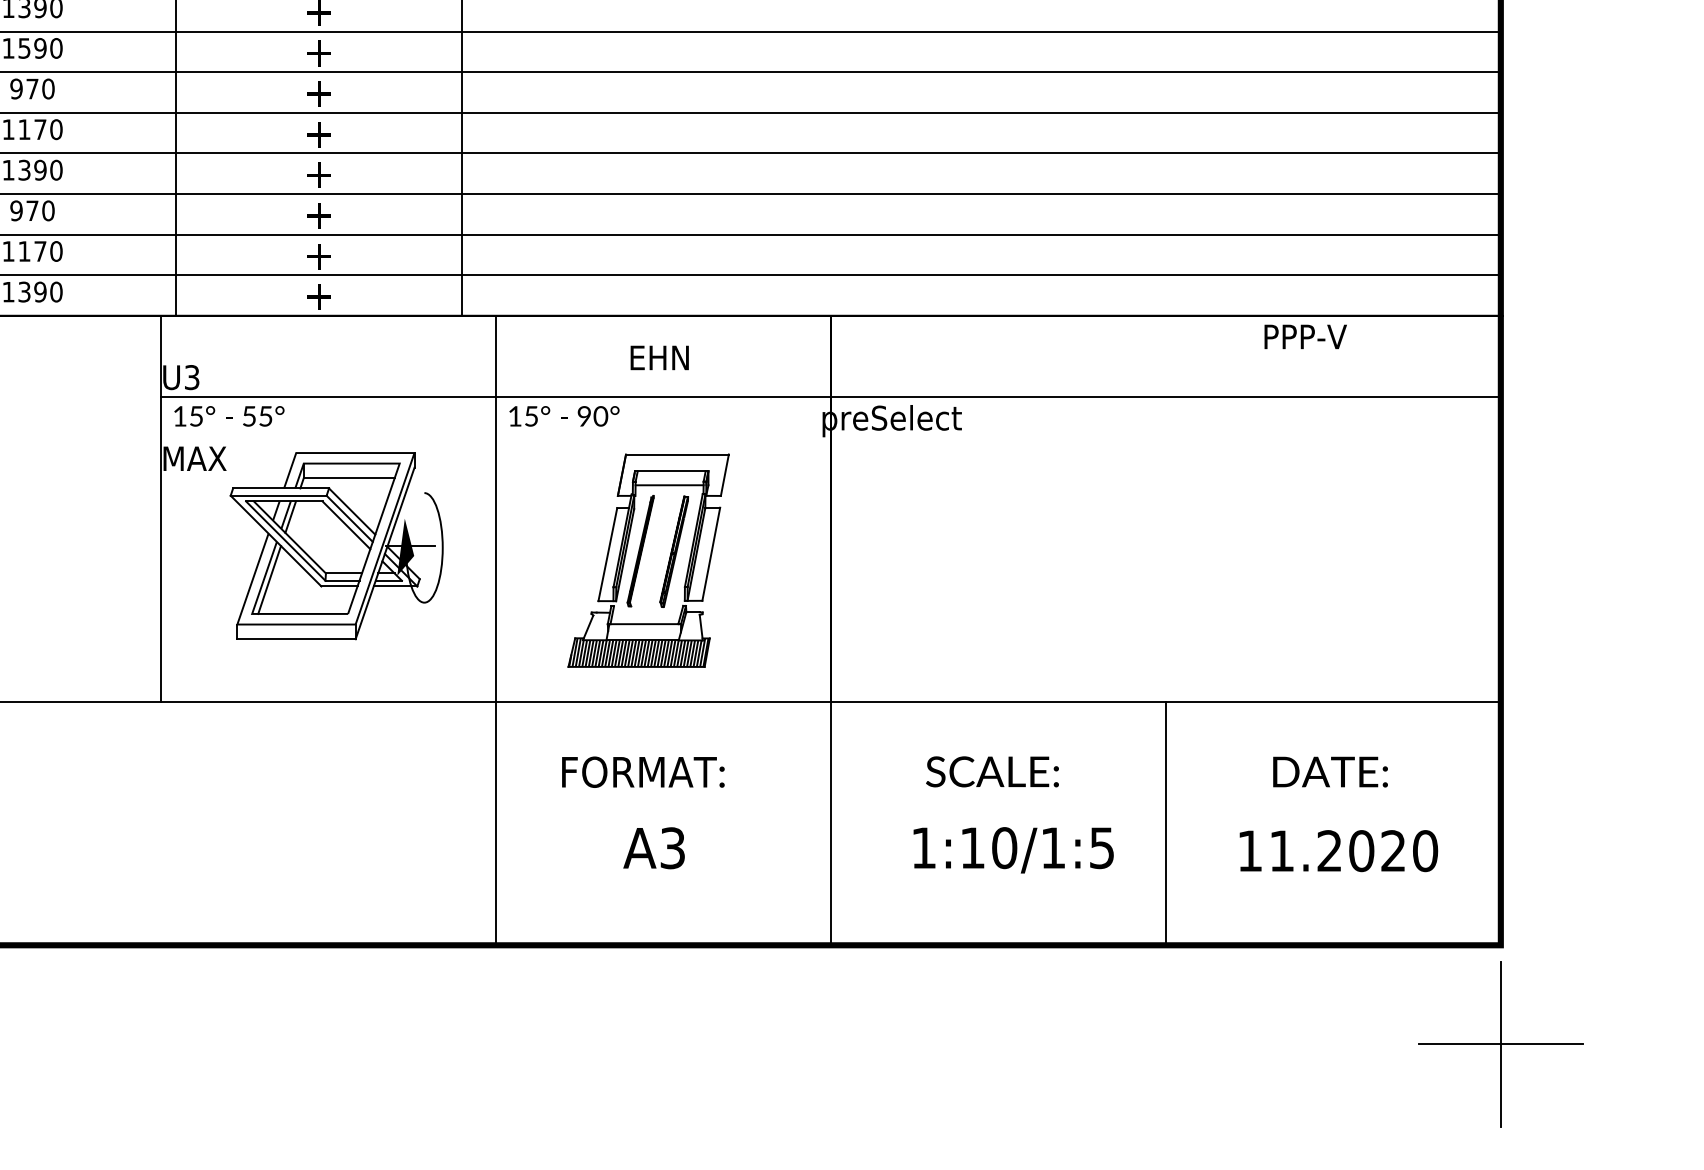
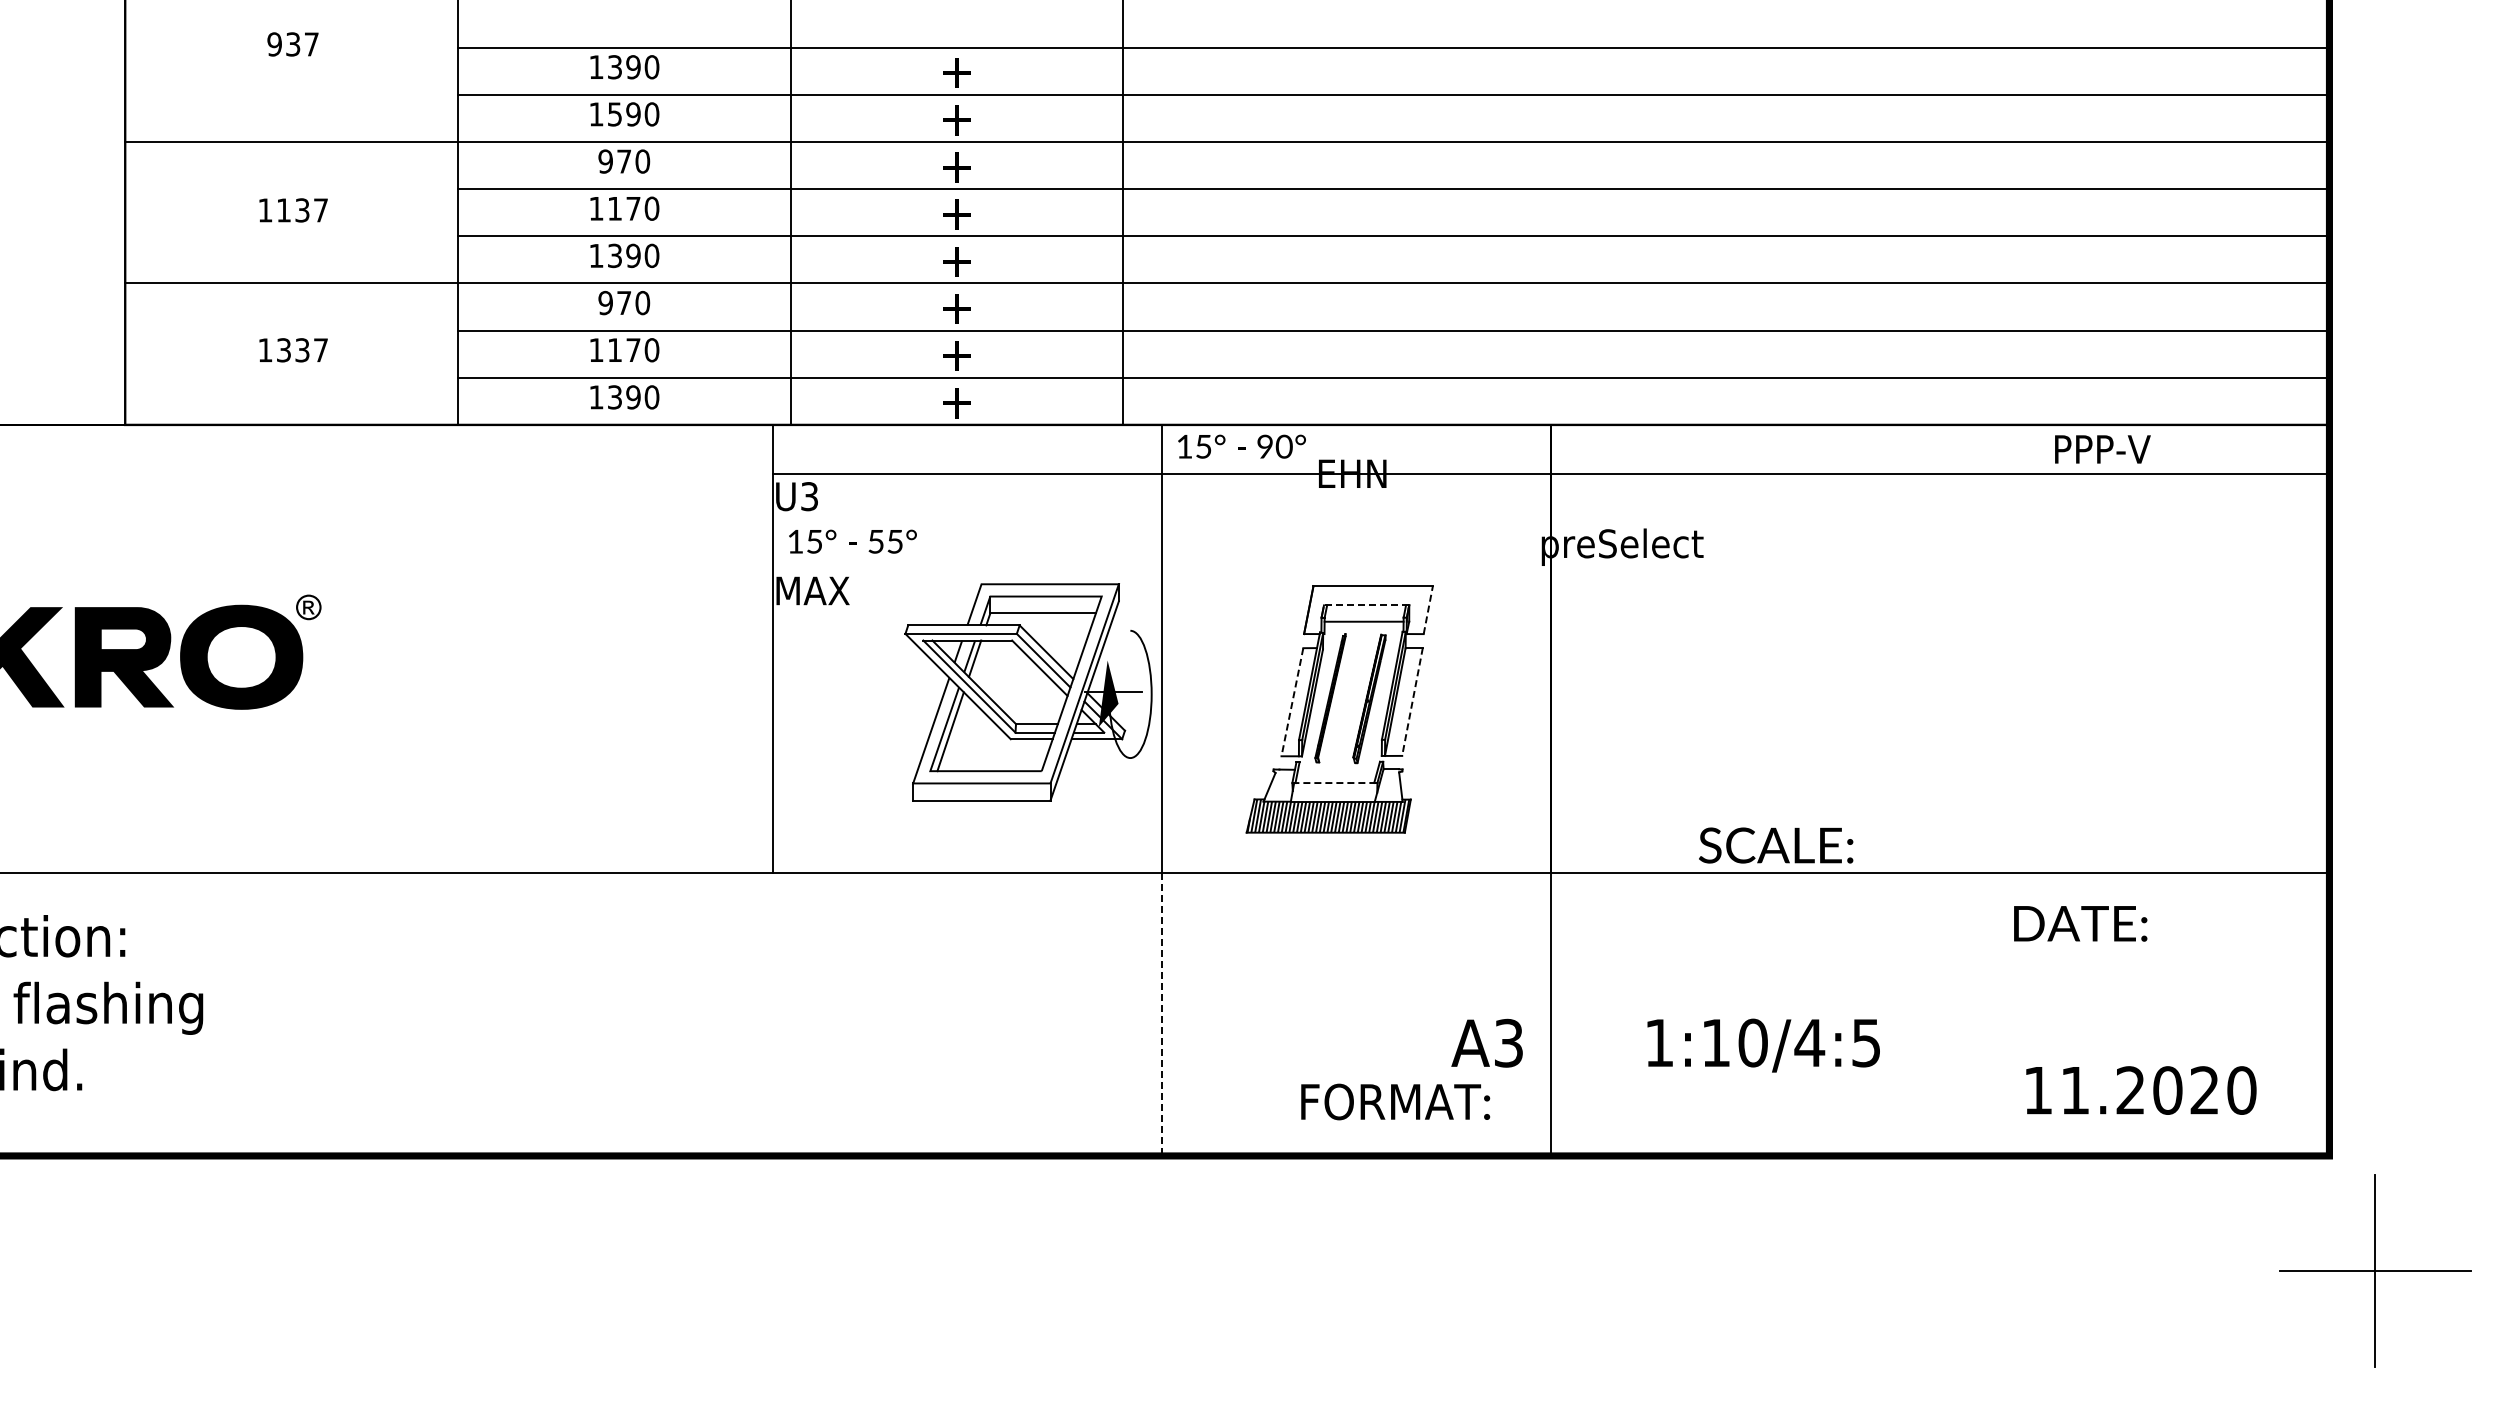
line: (830, 397) -> (1551, 474), moved
text: (564, 416) -> (1241, 446), moved
line: (671, 471) -> (1366, 605), solid -> dashed
line: (725, 474) -> (1428, 609), solid -> dashed
part: (336, 546) -> (1028, 692), moved
line: (607, 554) -> (1292, 702), solid -> dashed
line: (711, 554) -> (1412, 702), solid -> dashed
line: (644, 624) -> (1334, 783), solid -> dashed
text: (643, 771) -> (1395, 1101), moved
text: (992, 771) -> (1776, 845), moved
text: (1330, 771) -> (2080, 923), moved
line: (1165, 822) -> (1940, 1013), removed
line: (495, 823) -> (1162, 1014), solid -> dashed
text: (653, 847) -> (1486, 1042), moved
text: (1053, 847) -> (1809, 1042), 1:10/1:5 -> 1:10/4:5
text: (1339, 851) -> (2141, 1090), moved
part: (1500, 1043) -> (2375, 1270), moved

